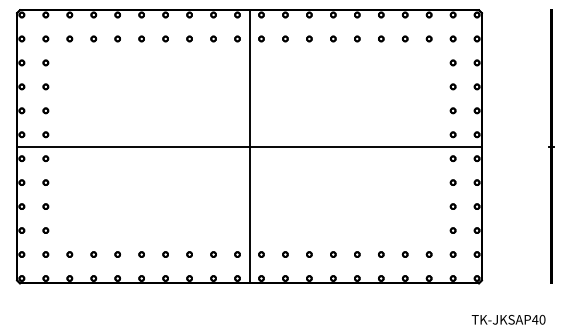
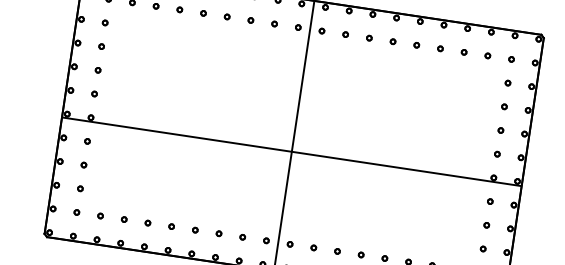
line: (249, 146) -> (291, 151), moved

